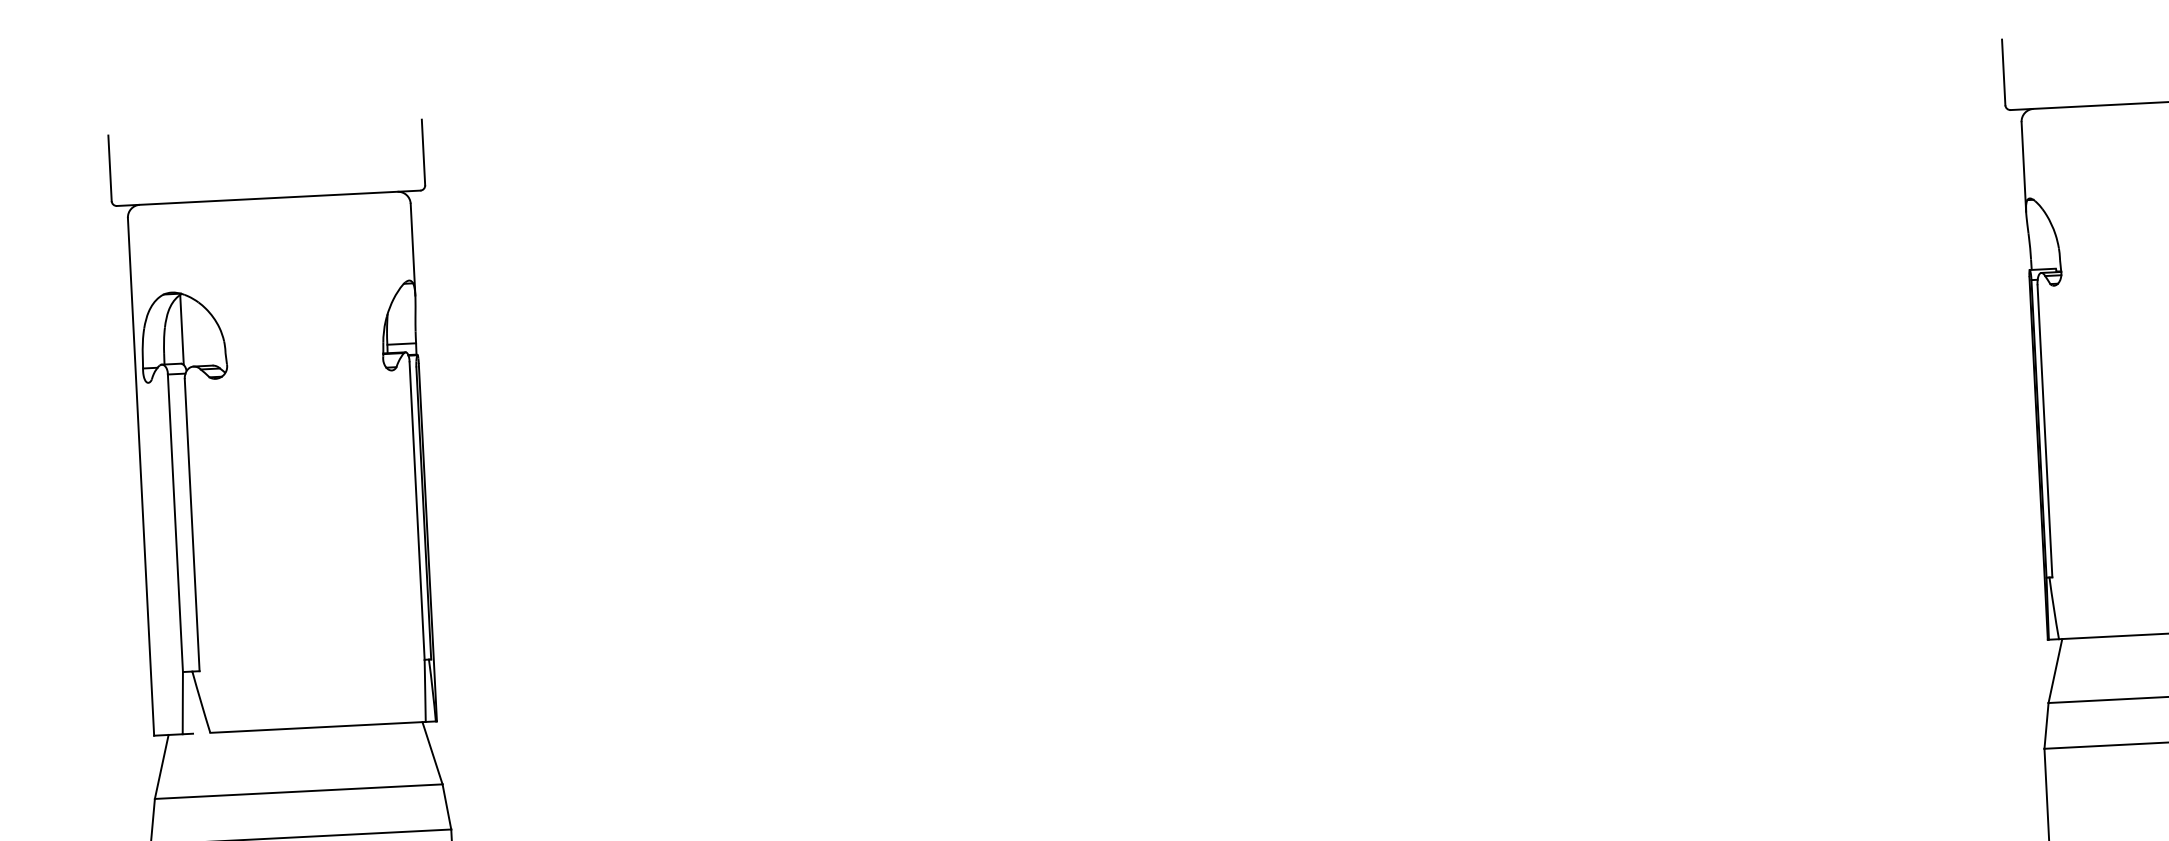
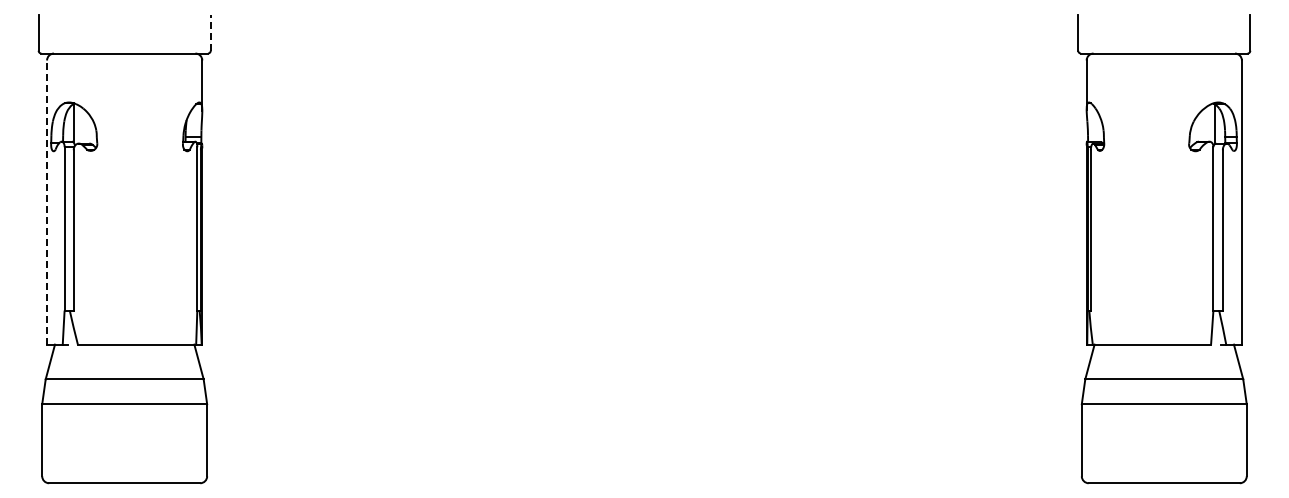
line: (423, 152) -> (210, 32), solid -> dashed
line: (141, 476) -> (47, 202), solid -> dashed

